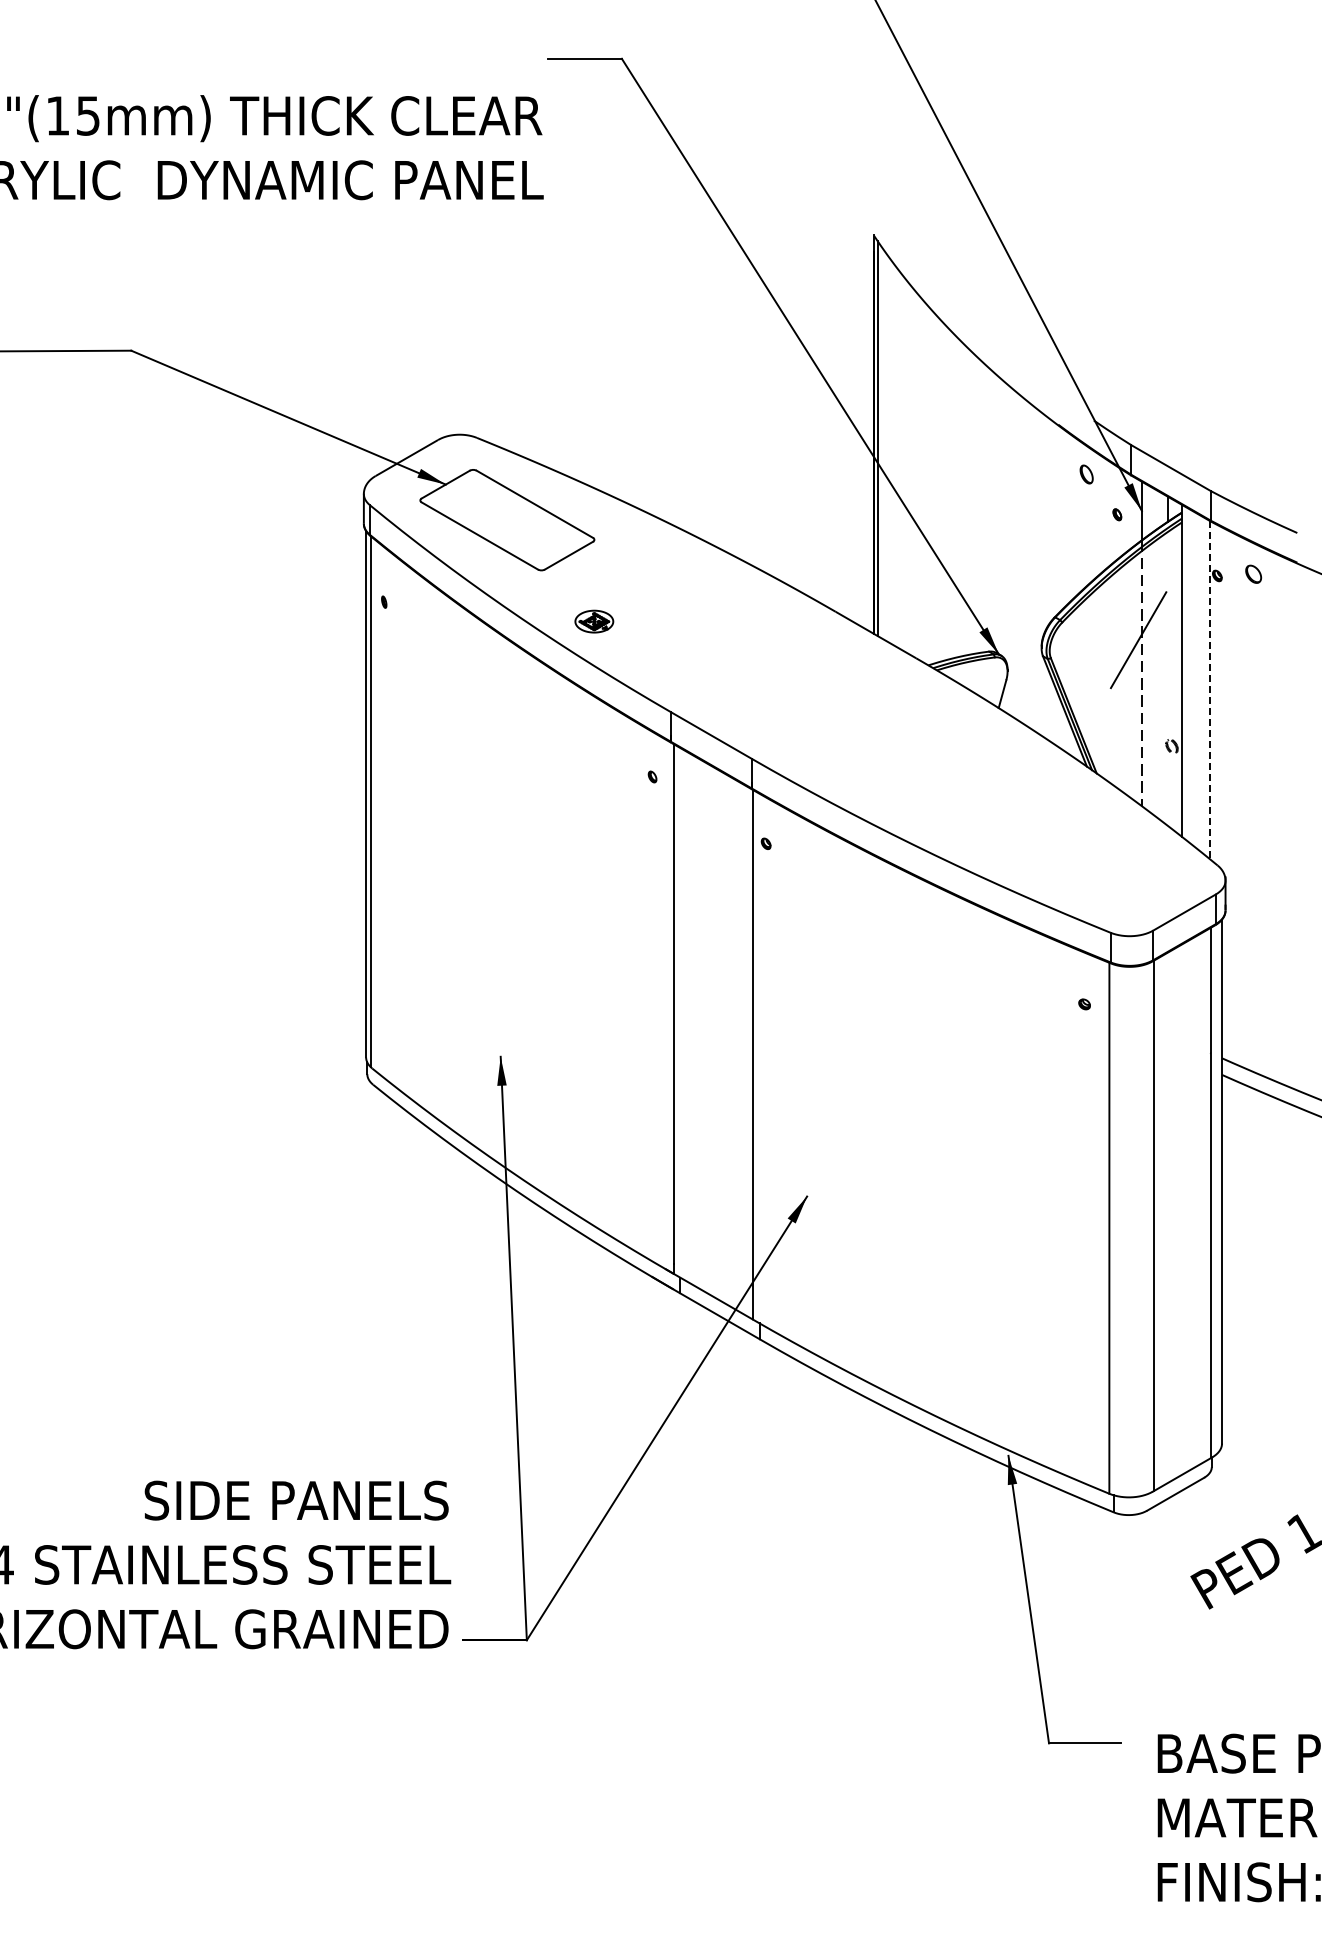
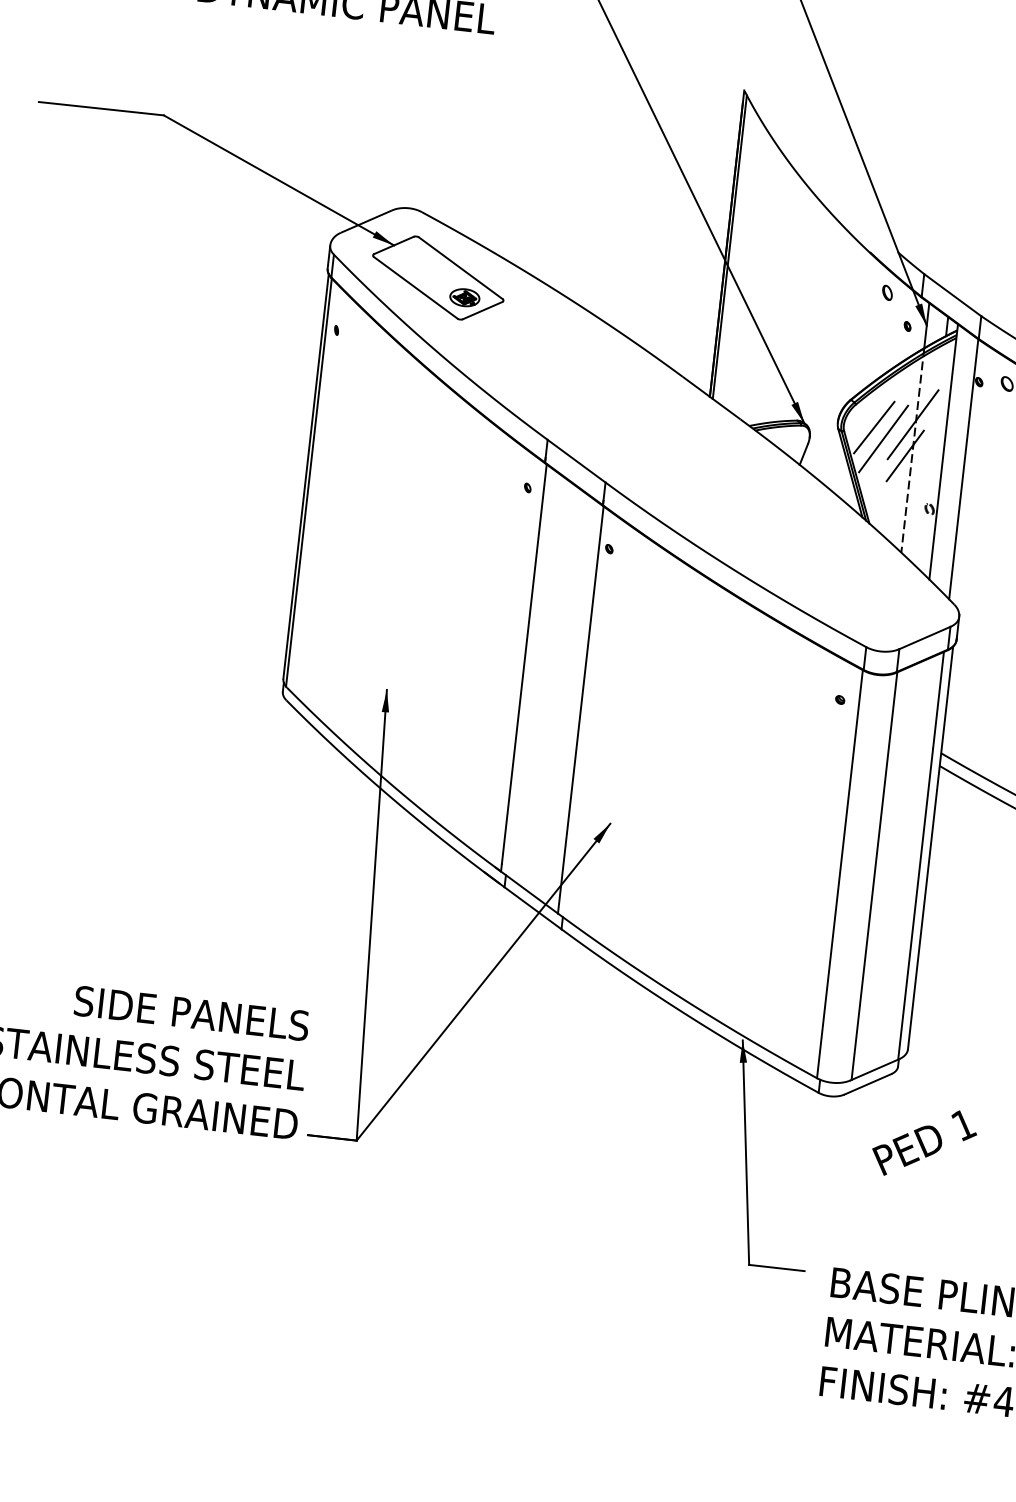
part: (594, 621) -> (464, 297), moved
line: (1088, 649) -> (873, 427), added
line: (1102, 662) -> (883, 438), added
line: (1132, 681) -> (904, 455), added
line: (1210, 690) -> (964, 469), dashed -> solid

